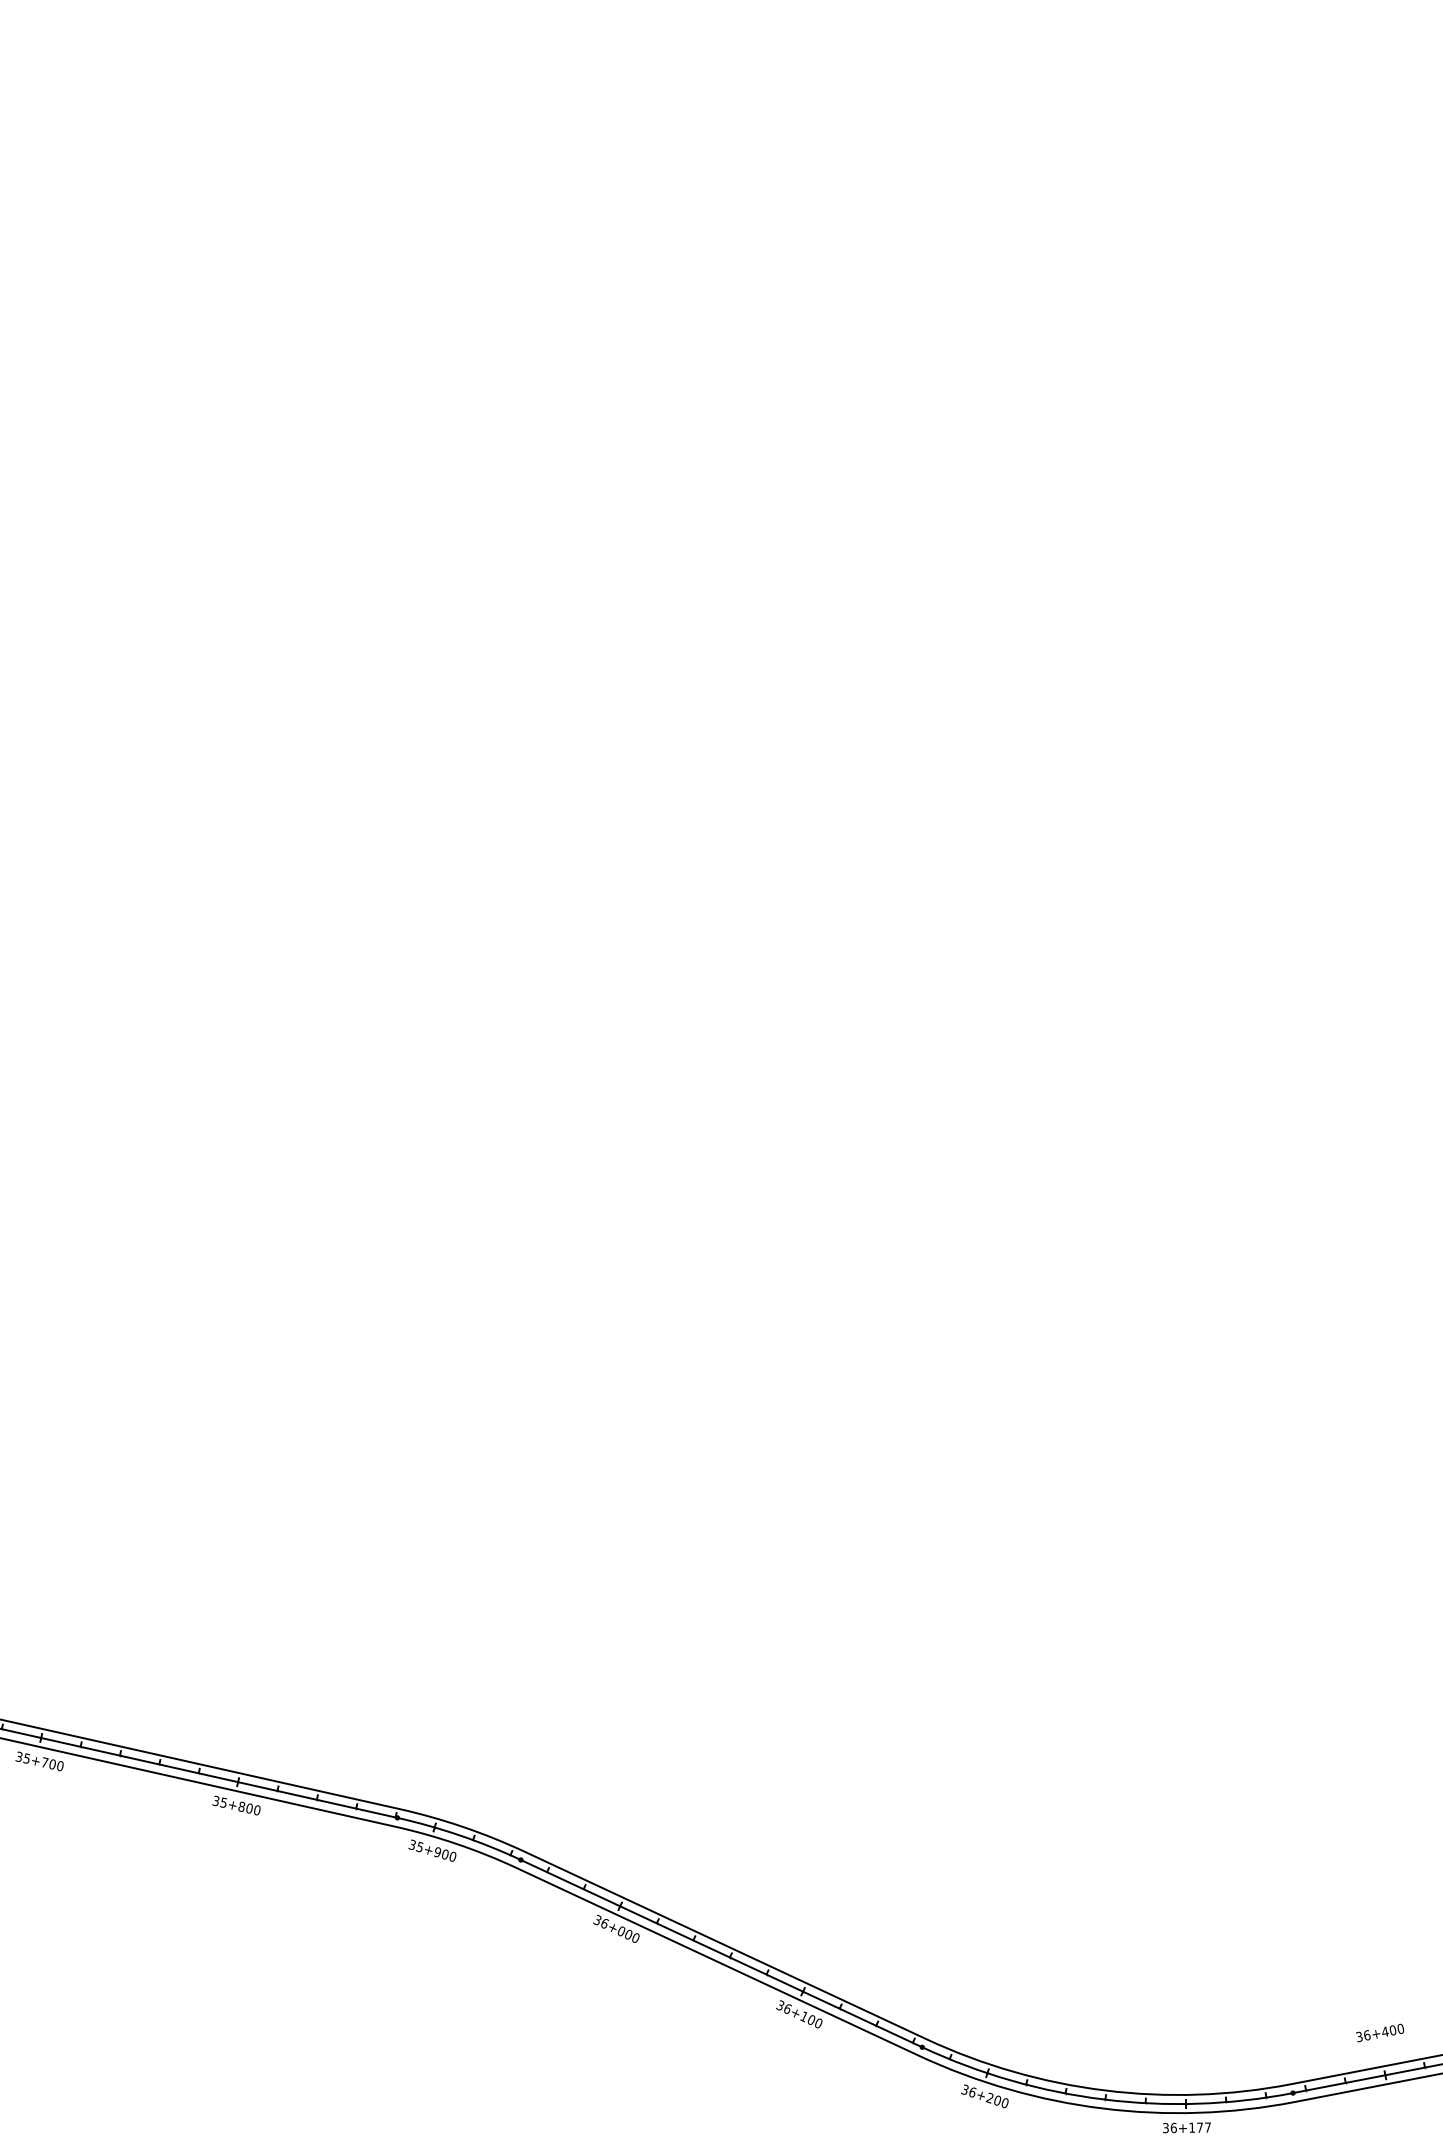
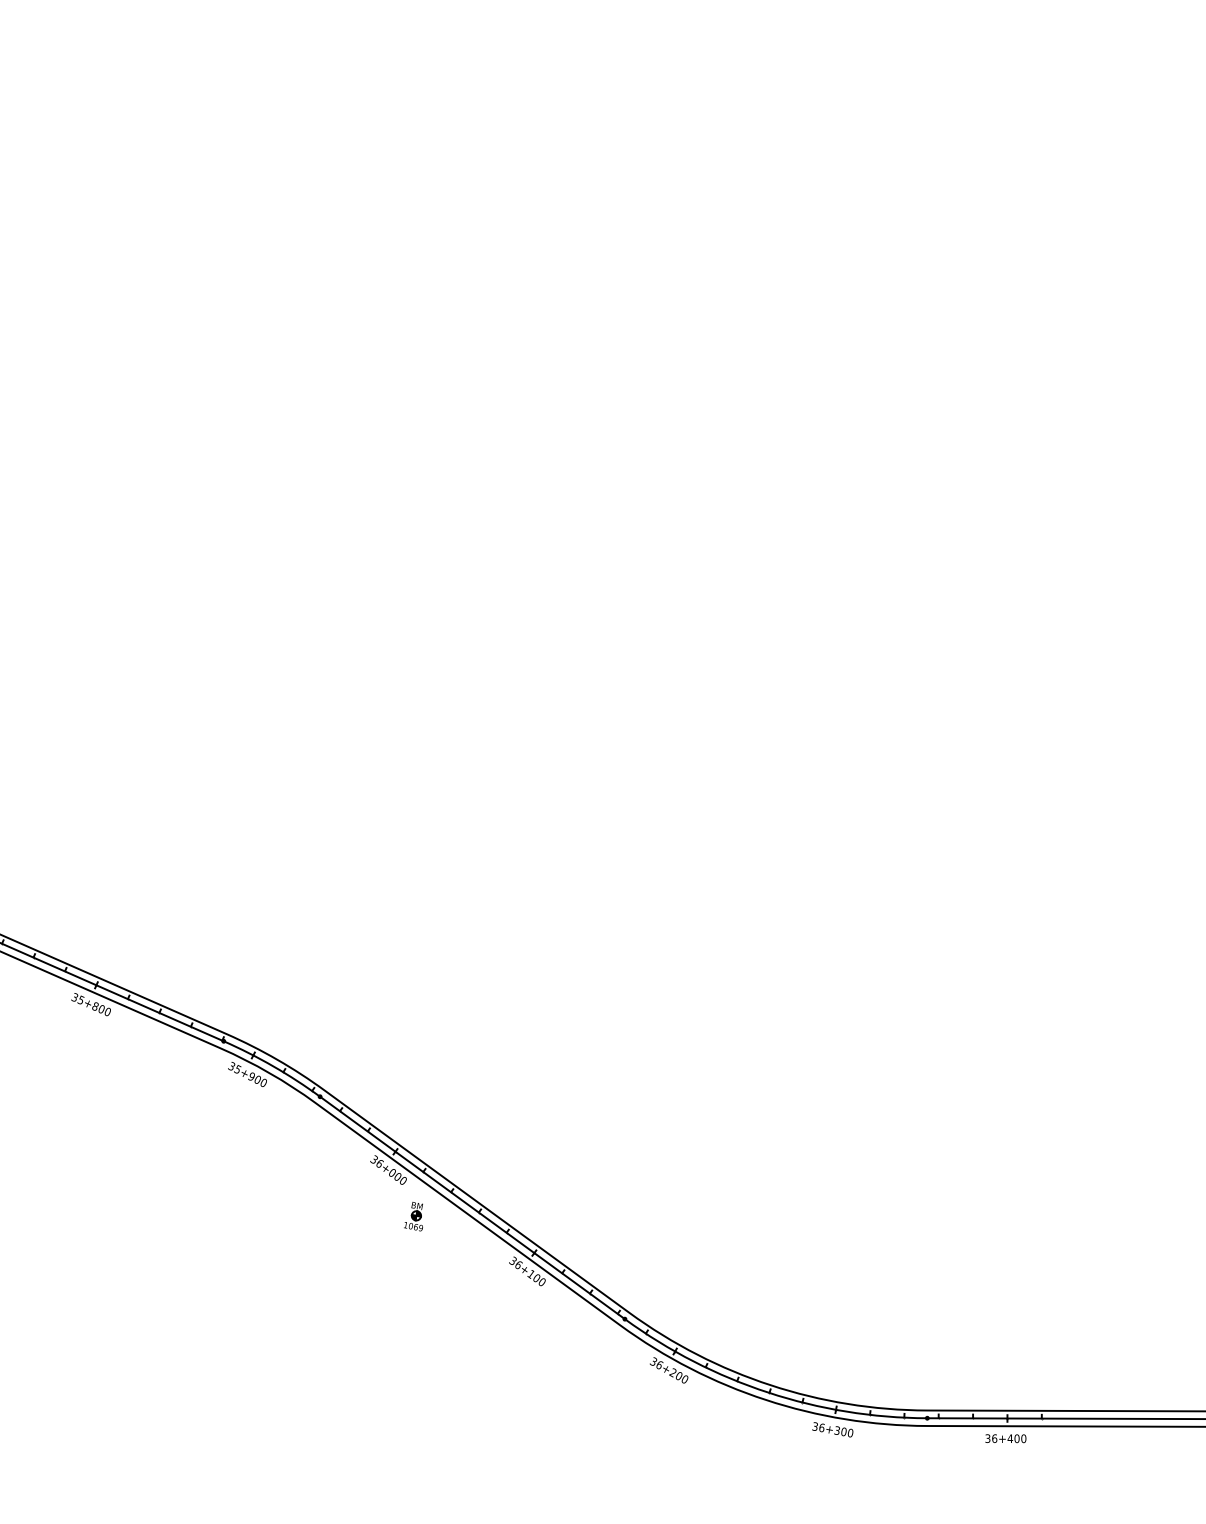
part: (657, 1976) -> (415, 1216), added
text: (1379, 2032) -> (1005, 1438), moved
text: (1200, 2127) -> (844, 1431), 36+177 -> 36+300

